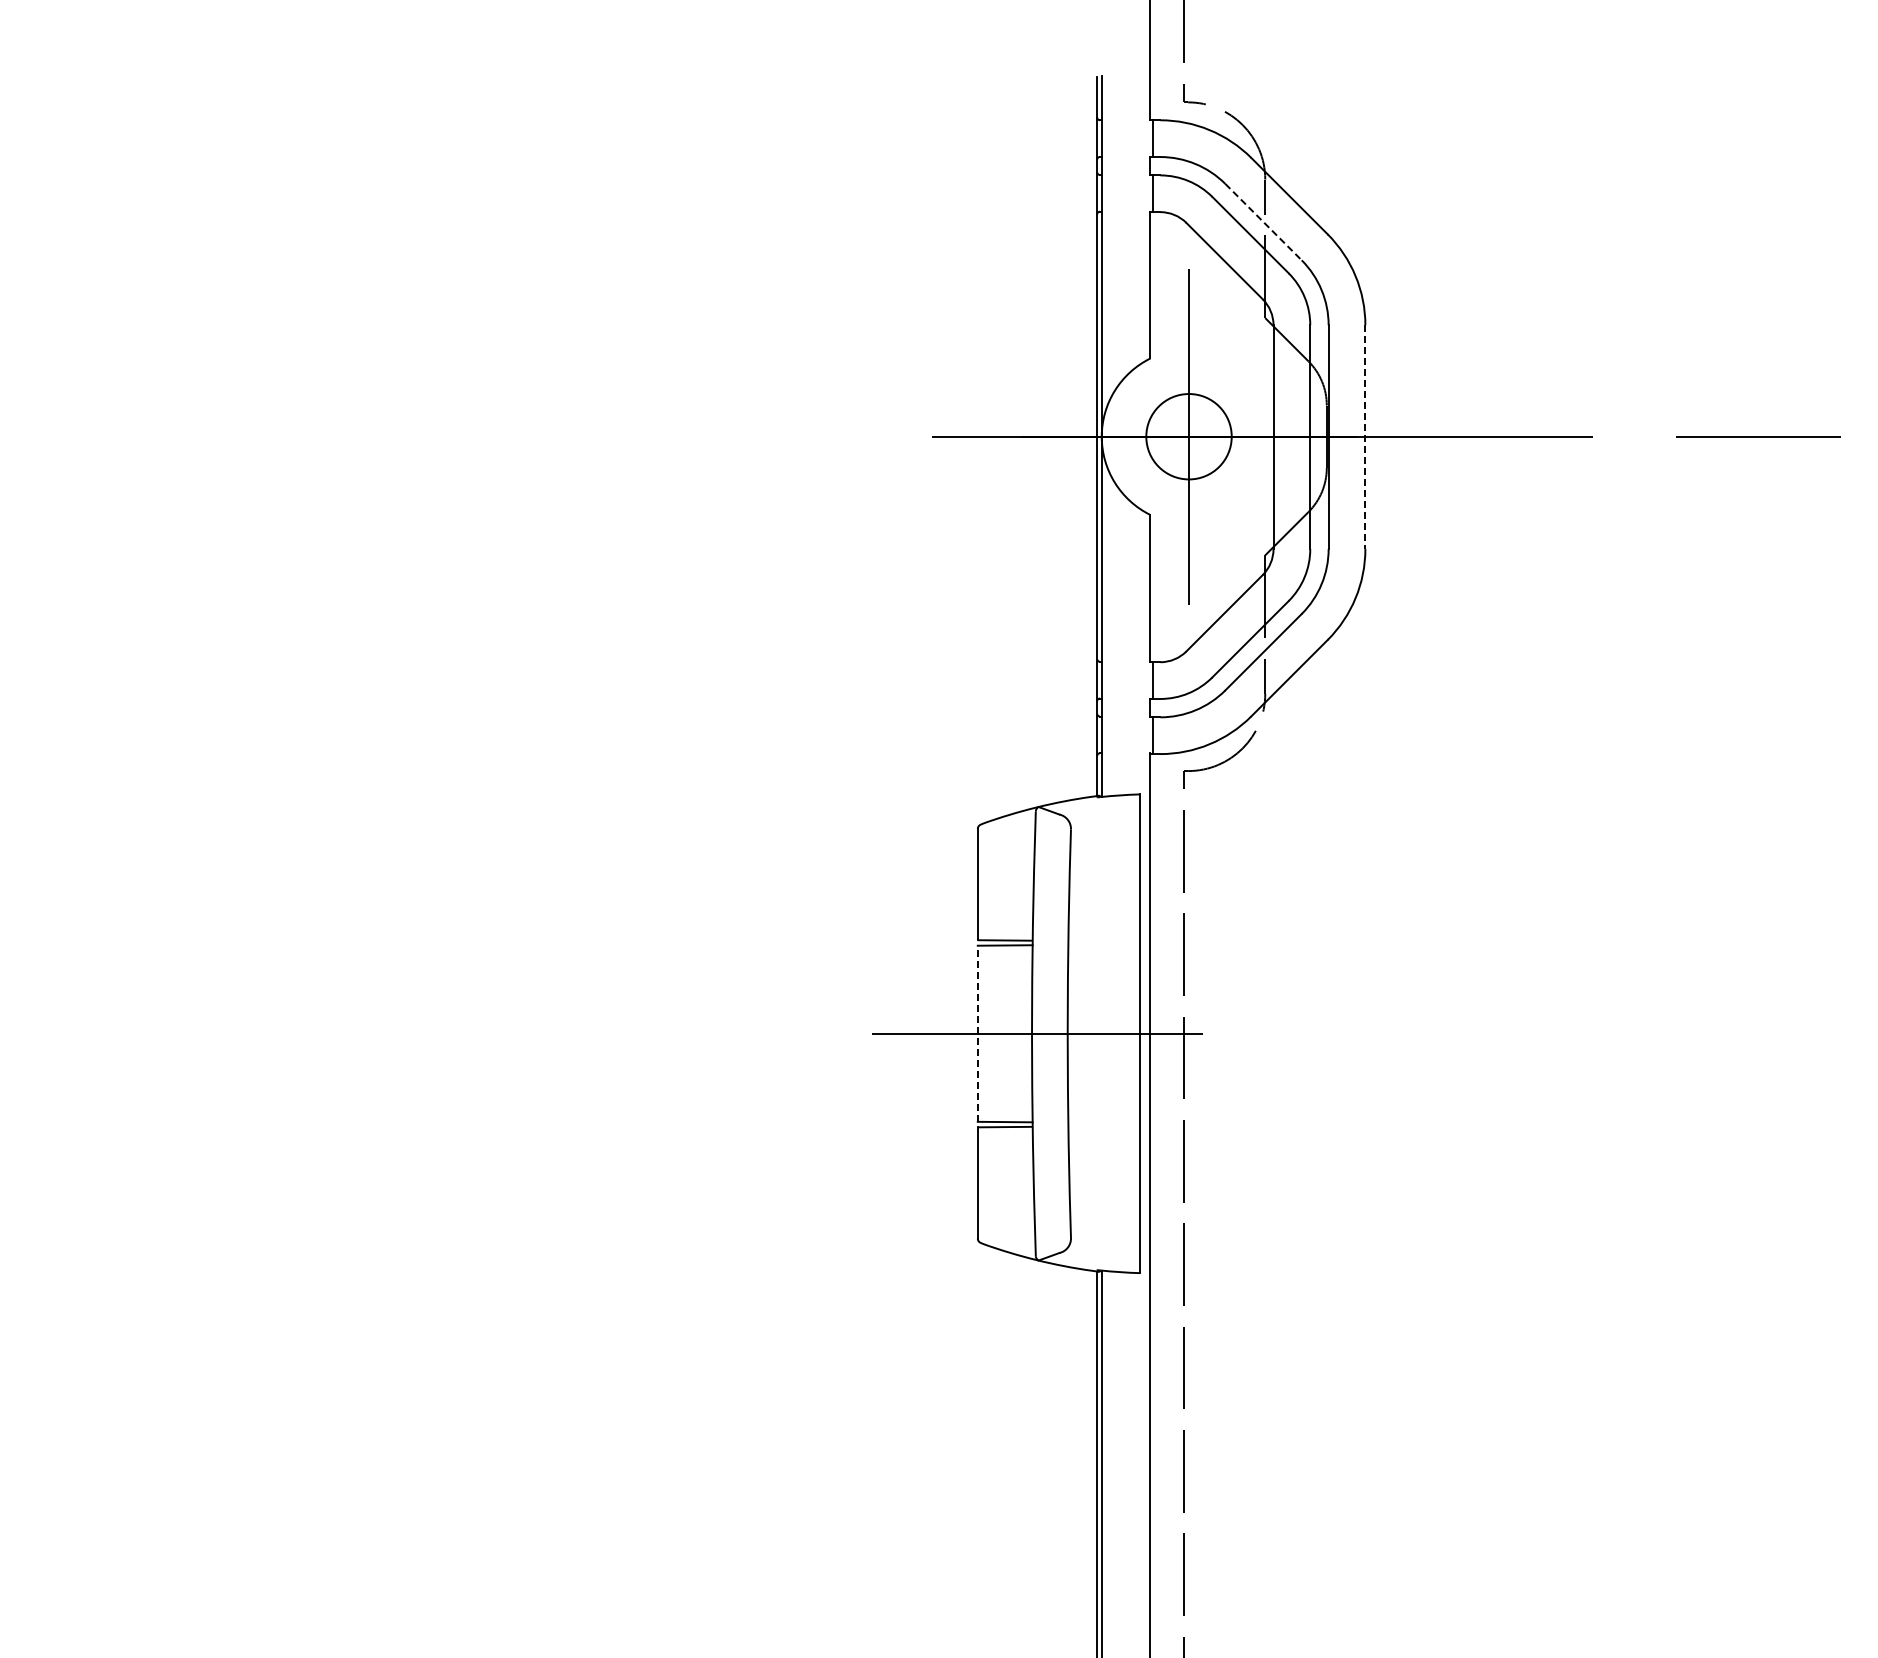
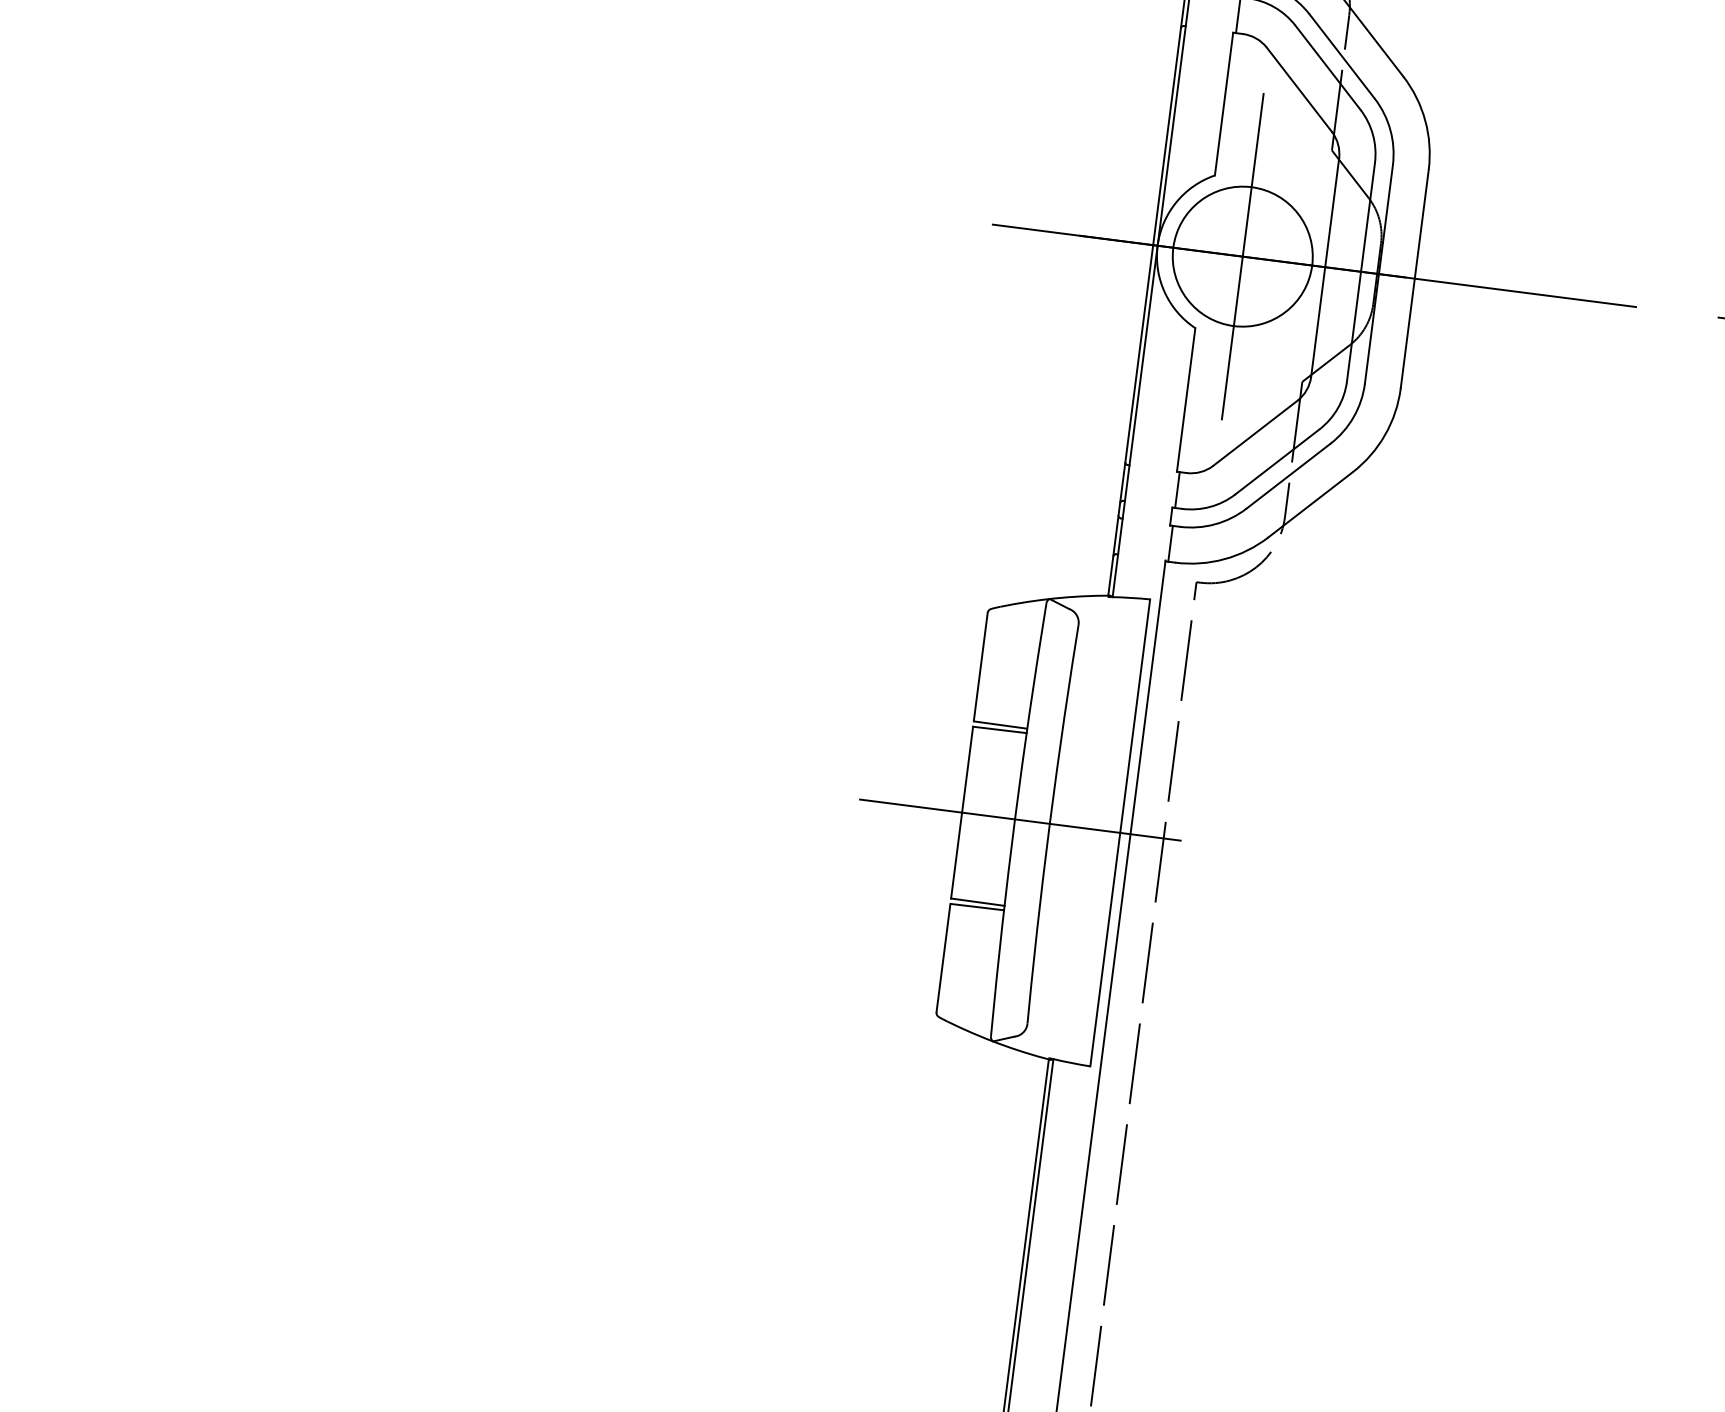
line: (1263, 222) -> (1342, 56), dashed -> solid
circle: (1188, 436) -> (1242, 256), size x1.67
line: (1365, 437) -> (1414, 279), dashed -> solid
line: (977, 1033) -> (961, 812), dashed -> solid

